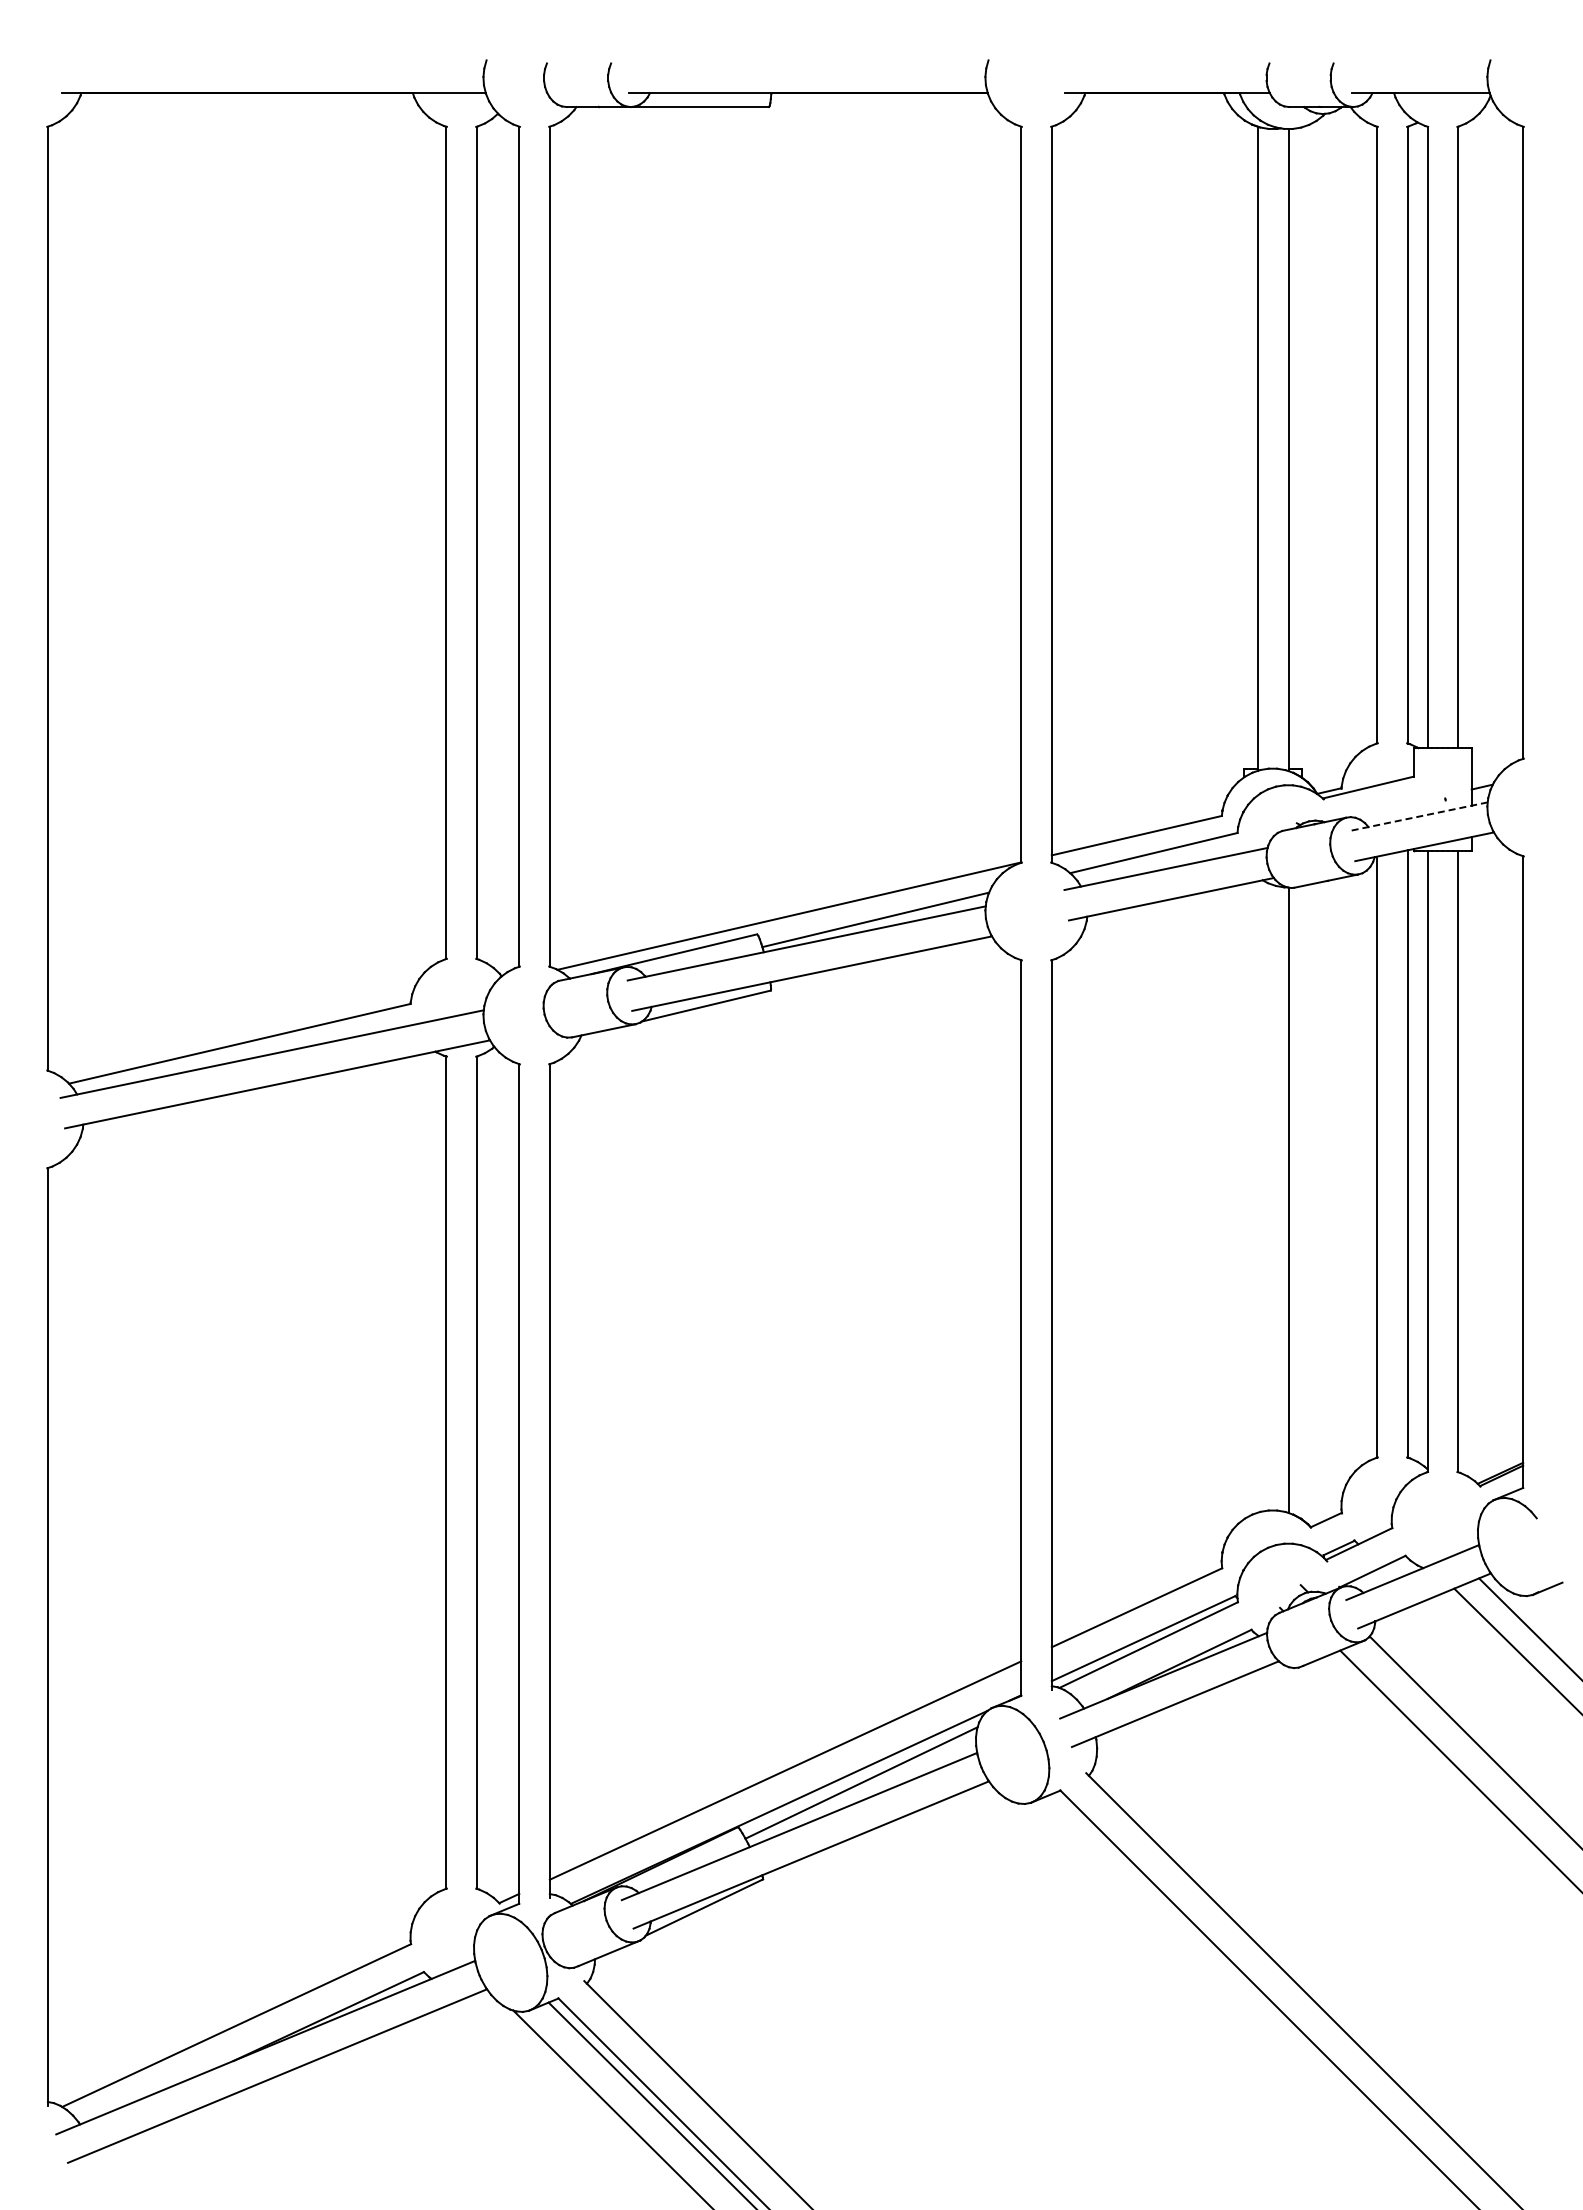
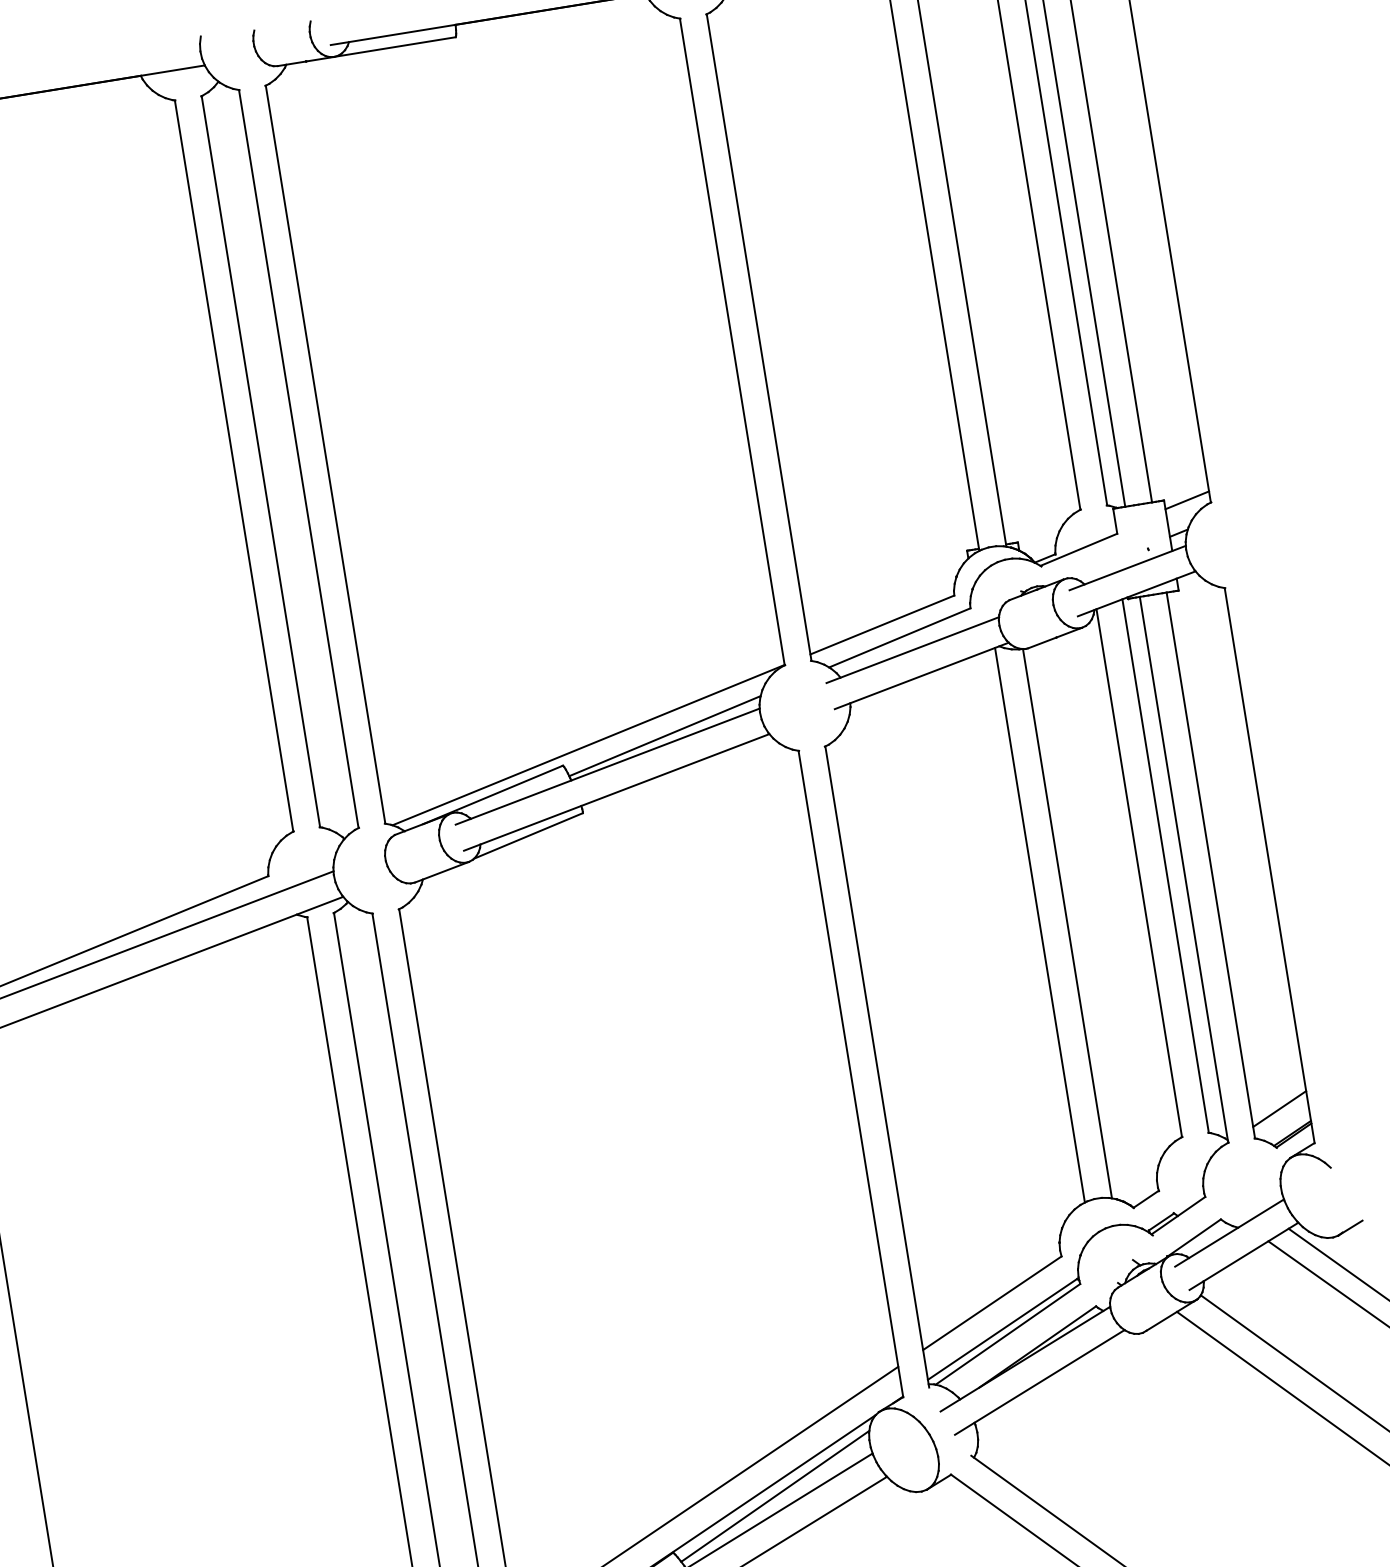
line: (1497, 752) -> (1187, 500), added
line: (1419, 816) -> (1127, 567), dashed -> solid
line: (1257, 1196) -> (1039, 924), added
line: (1490, 1443) -> (1279, 1108), added

